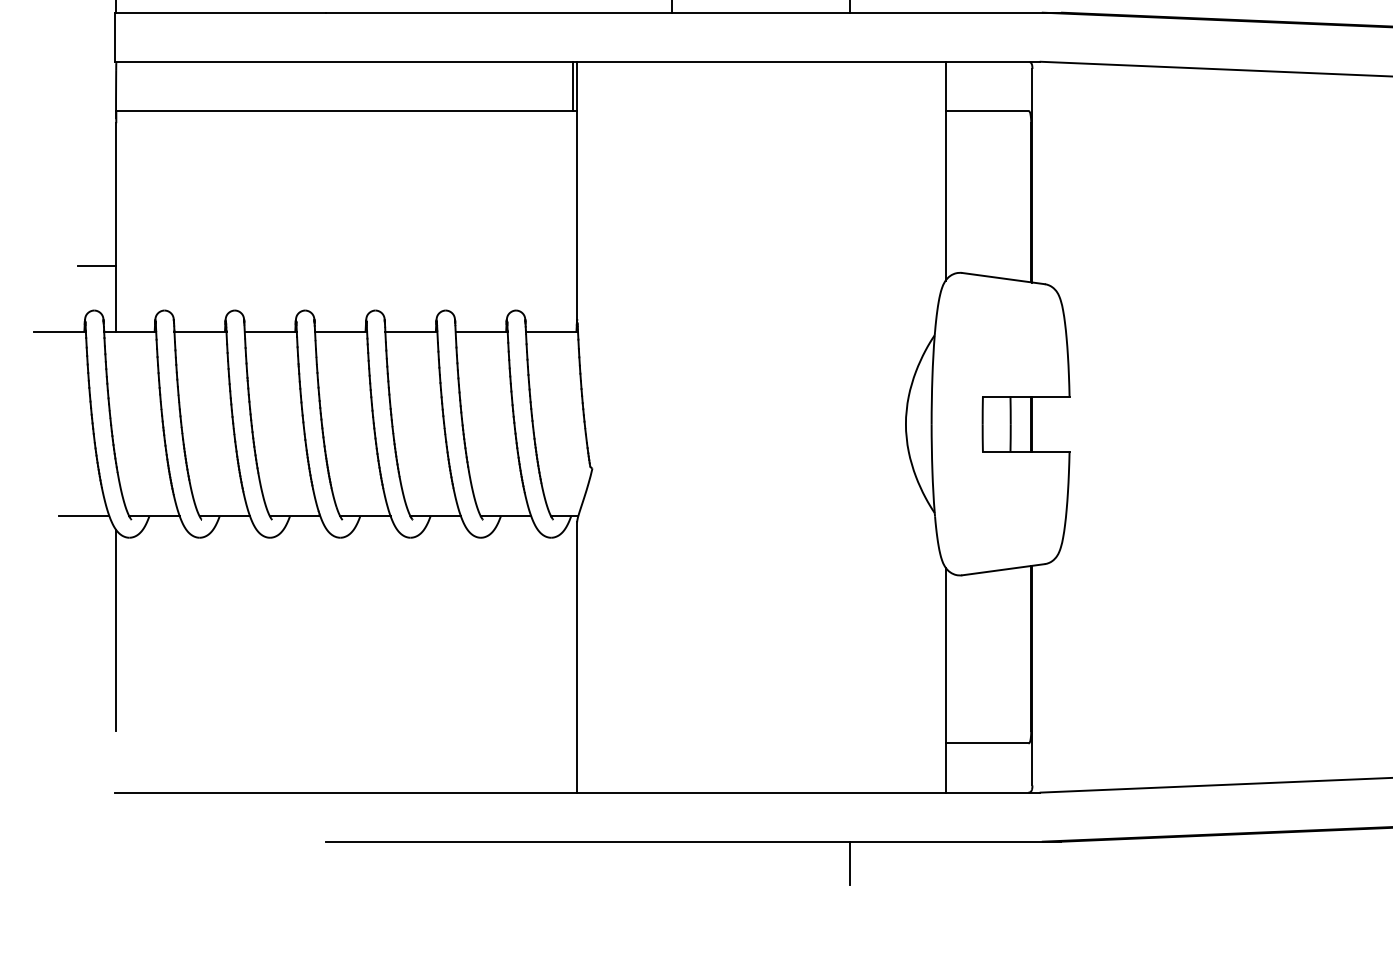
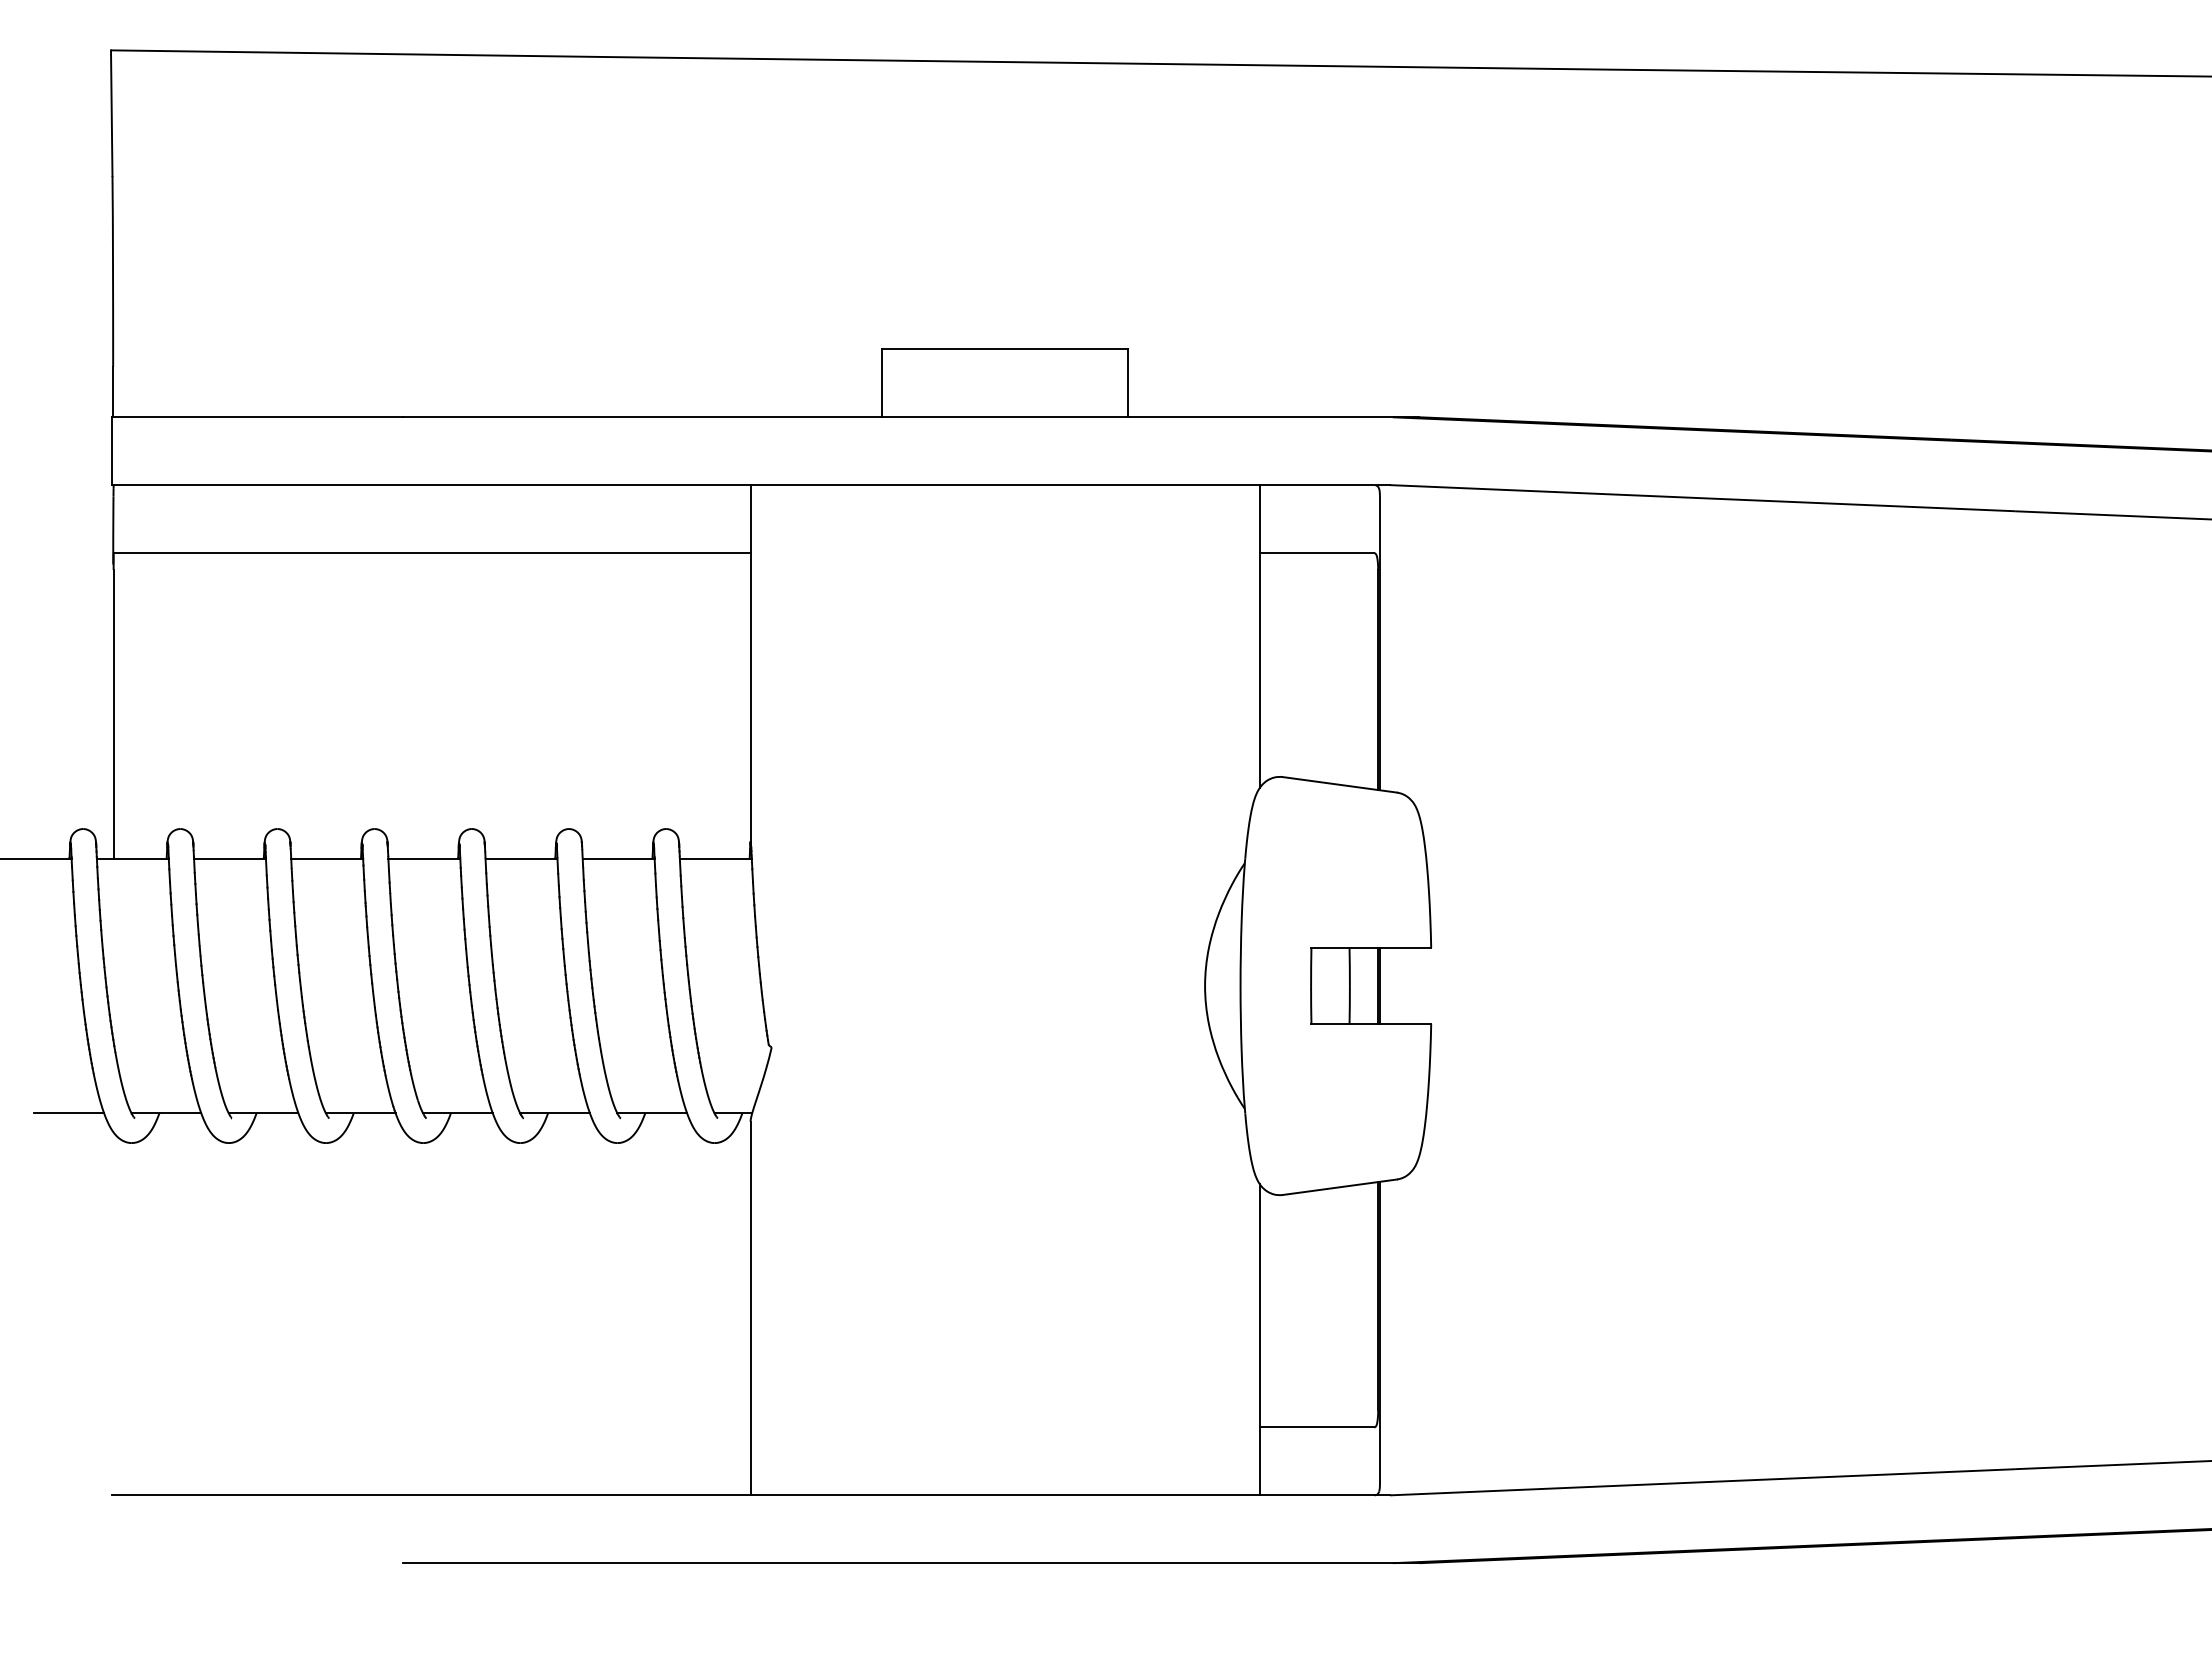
line: (572, 86) -> (744, 519), removed
line: (96, 266) -> (86, 767), removed
line: (116, 630) -> (113, 1271), removed
line: (850, 862) -> (1128, 1592), removed

